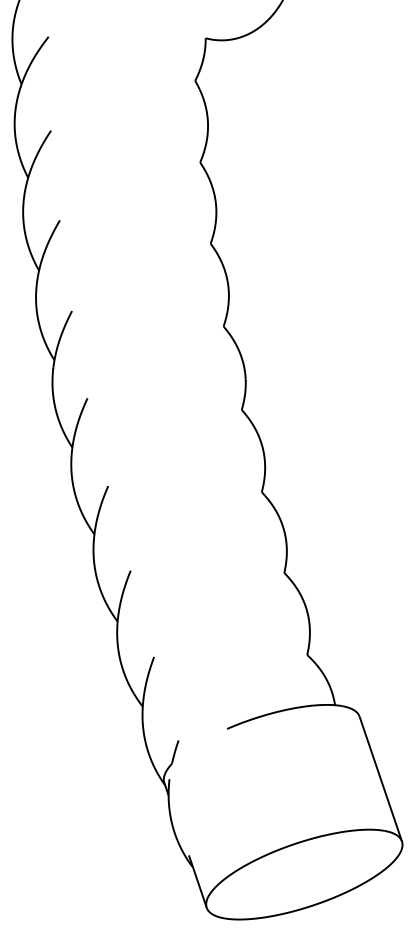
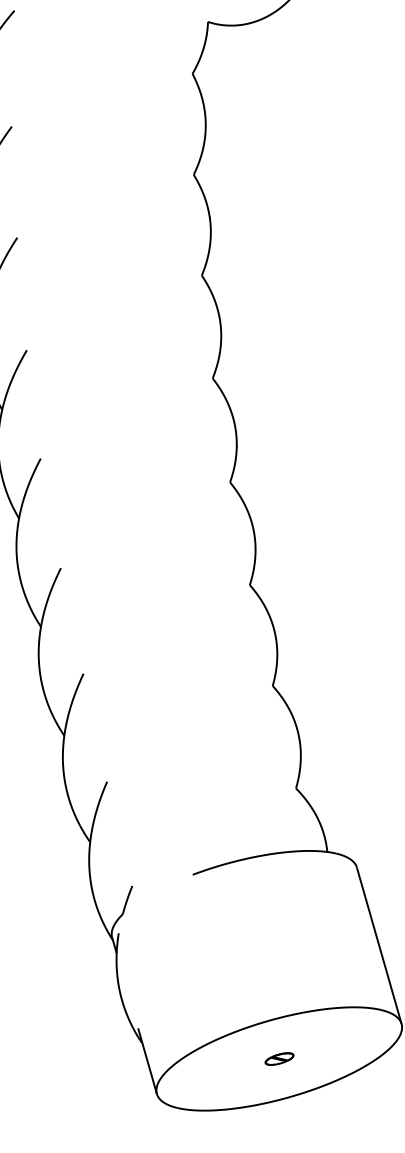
part: (304, 874) -> (279, 1058), added

